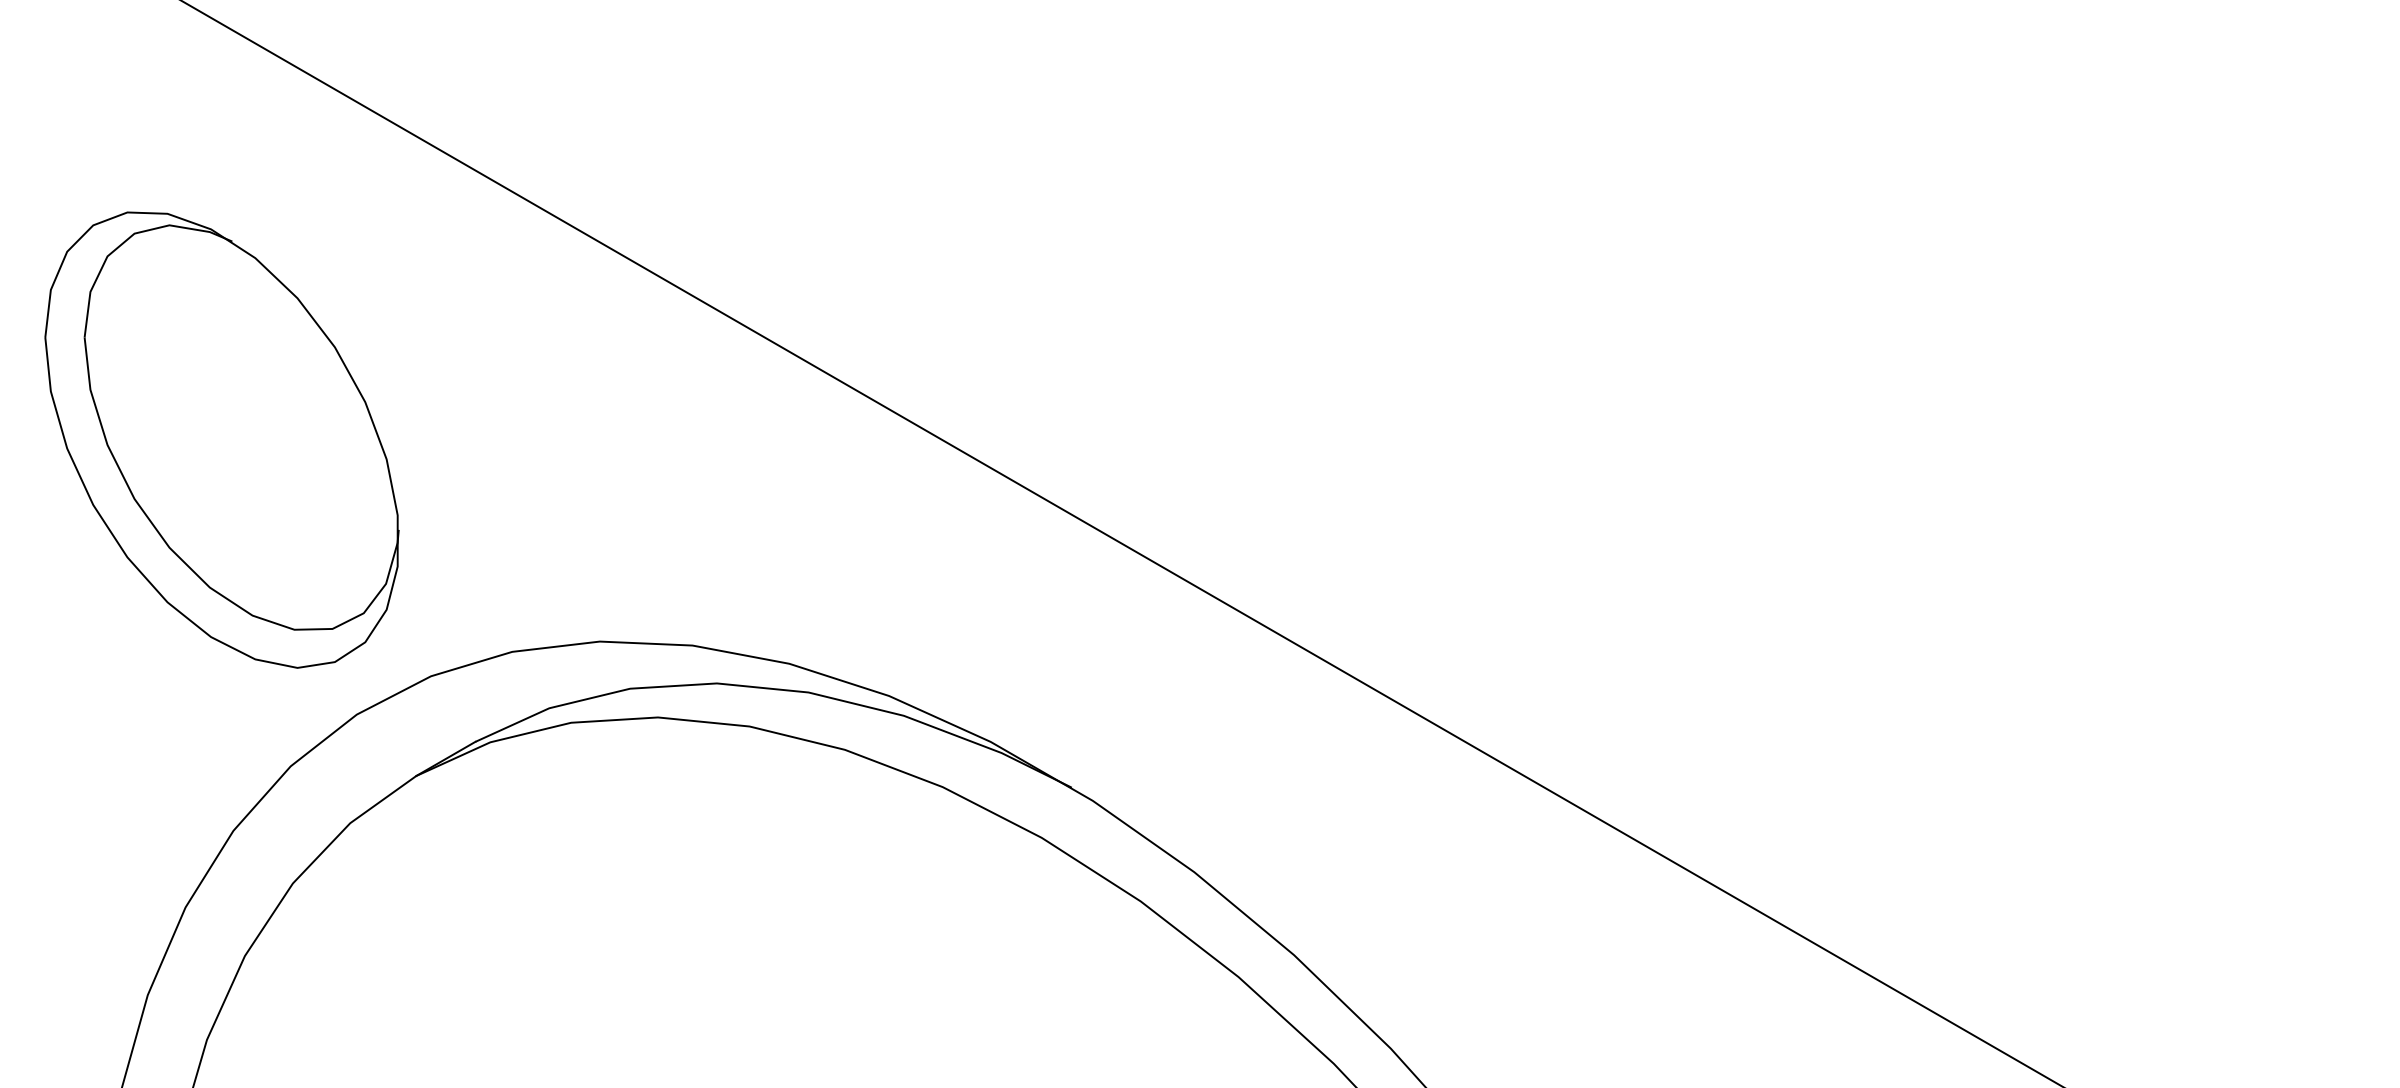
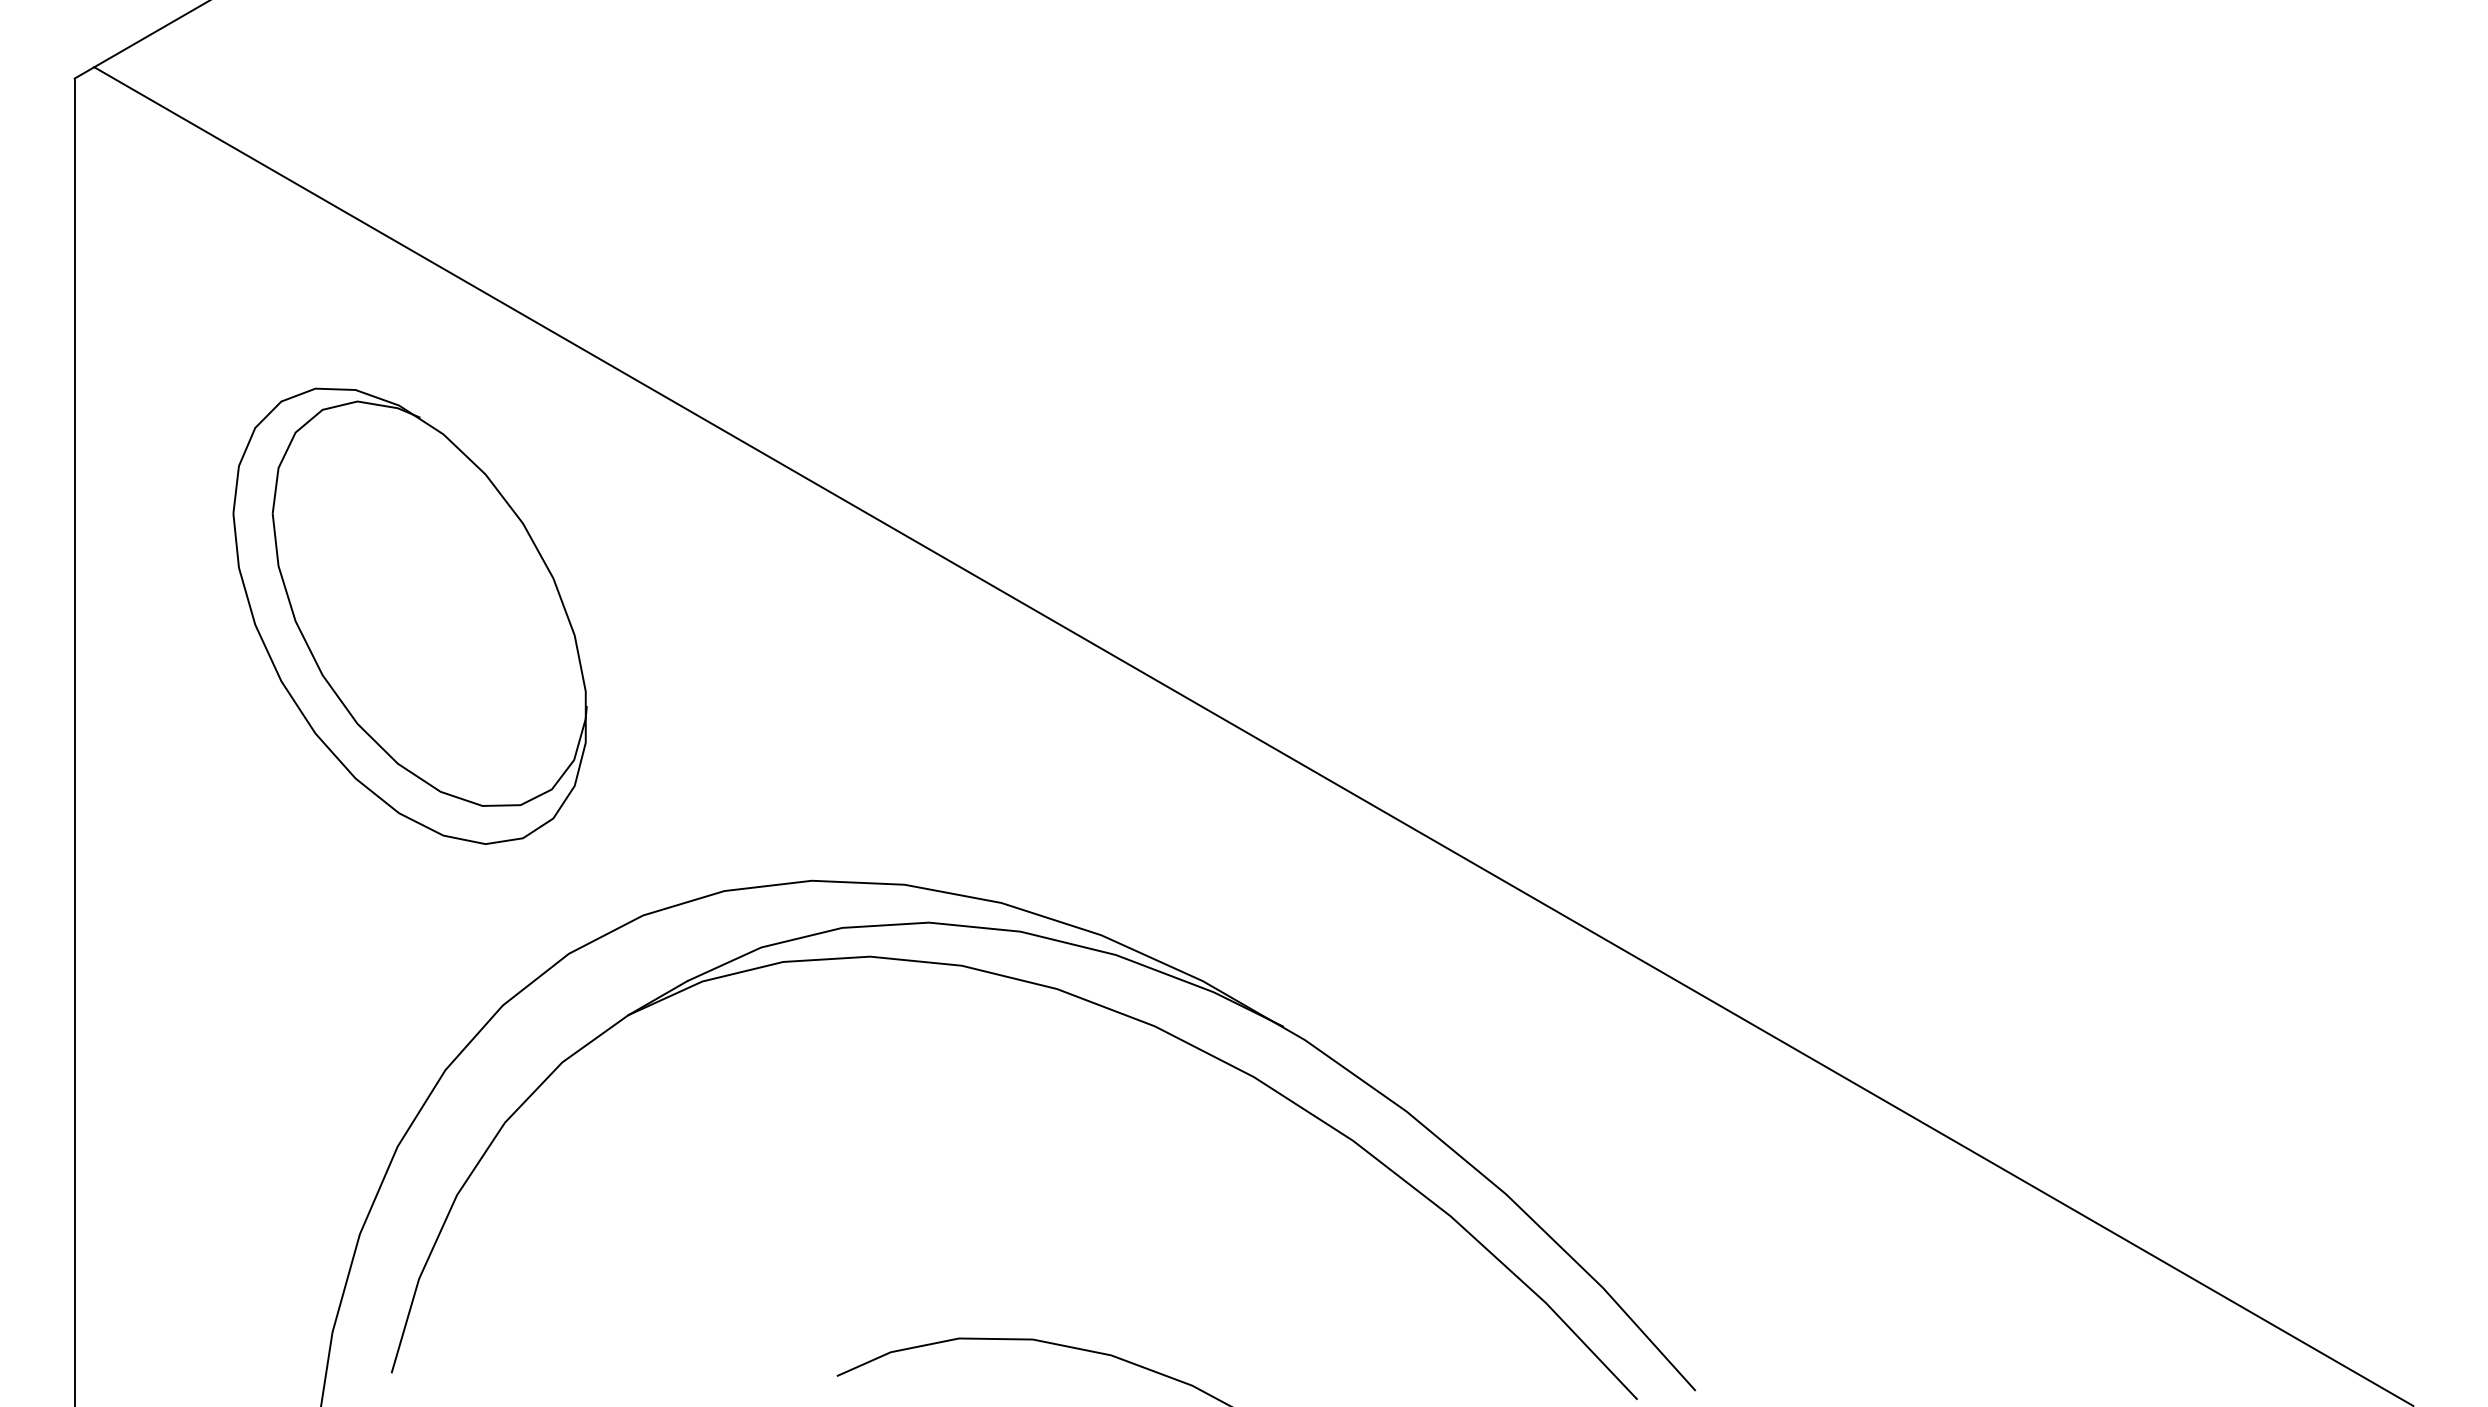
part: (221, 439) -> (409, 615), moved

